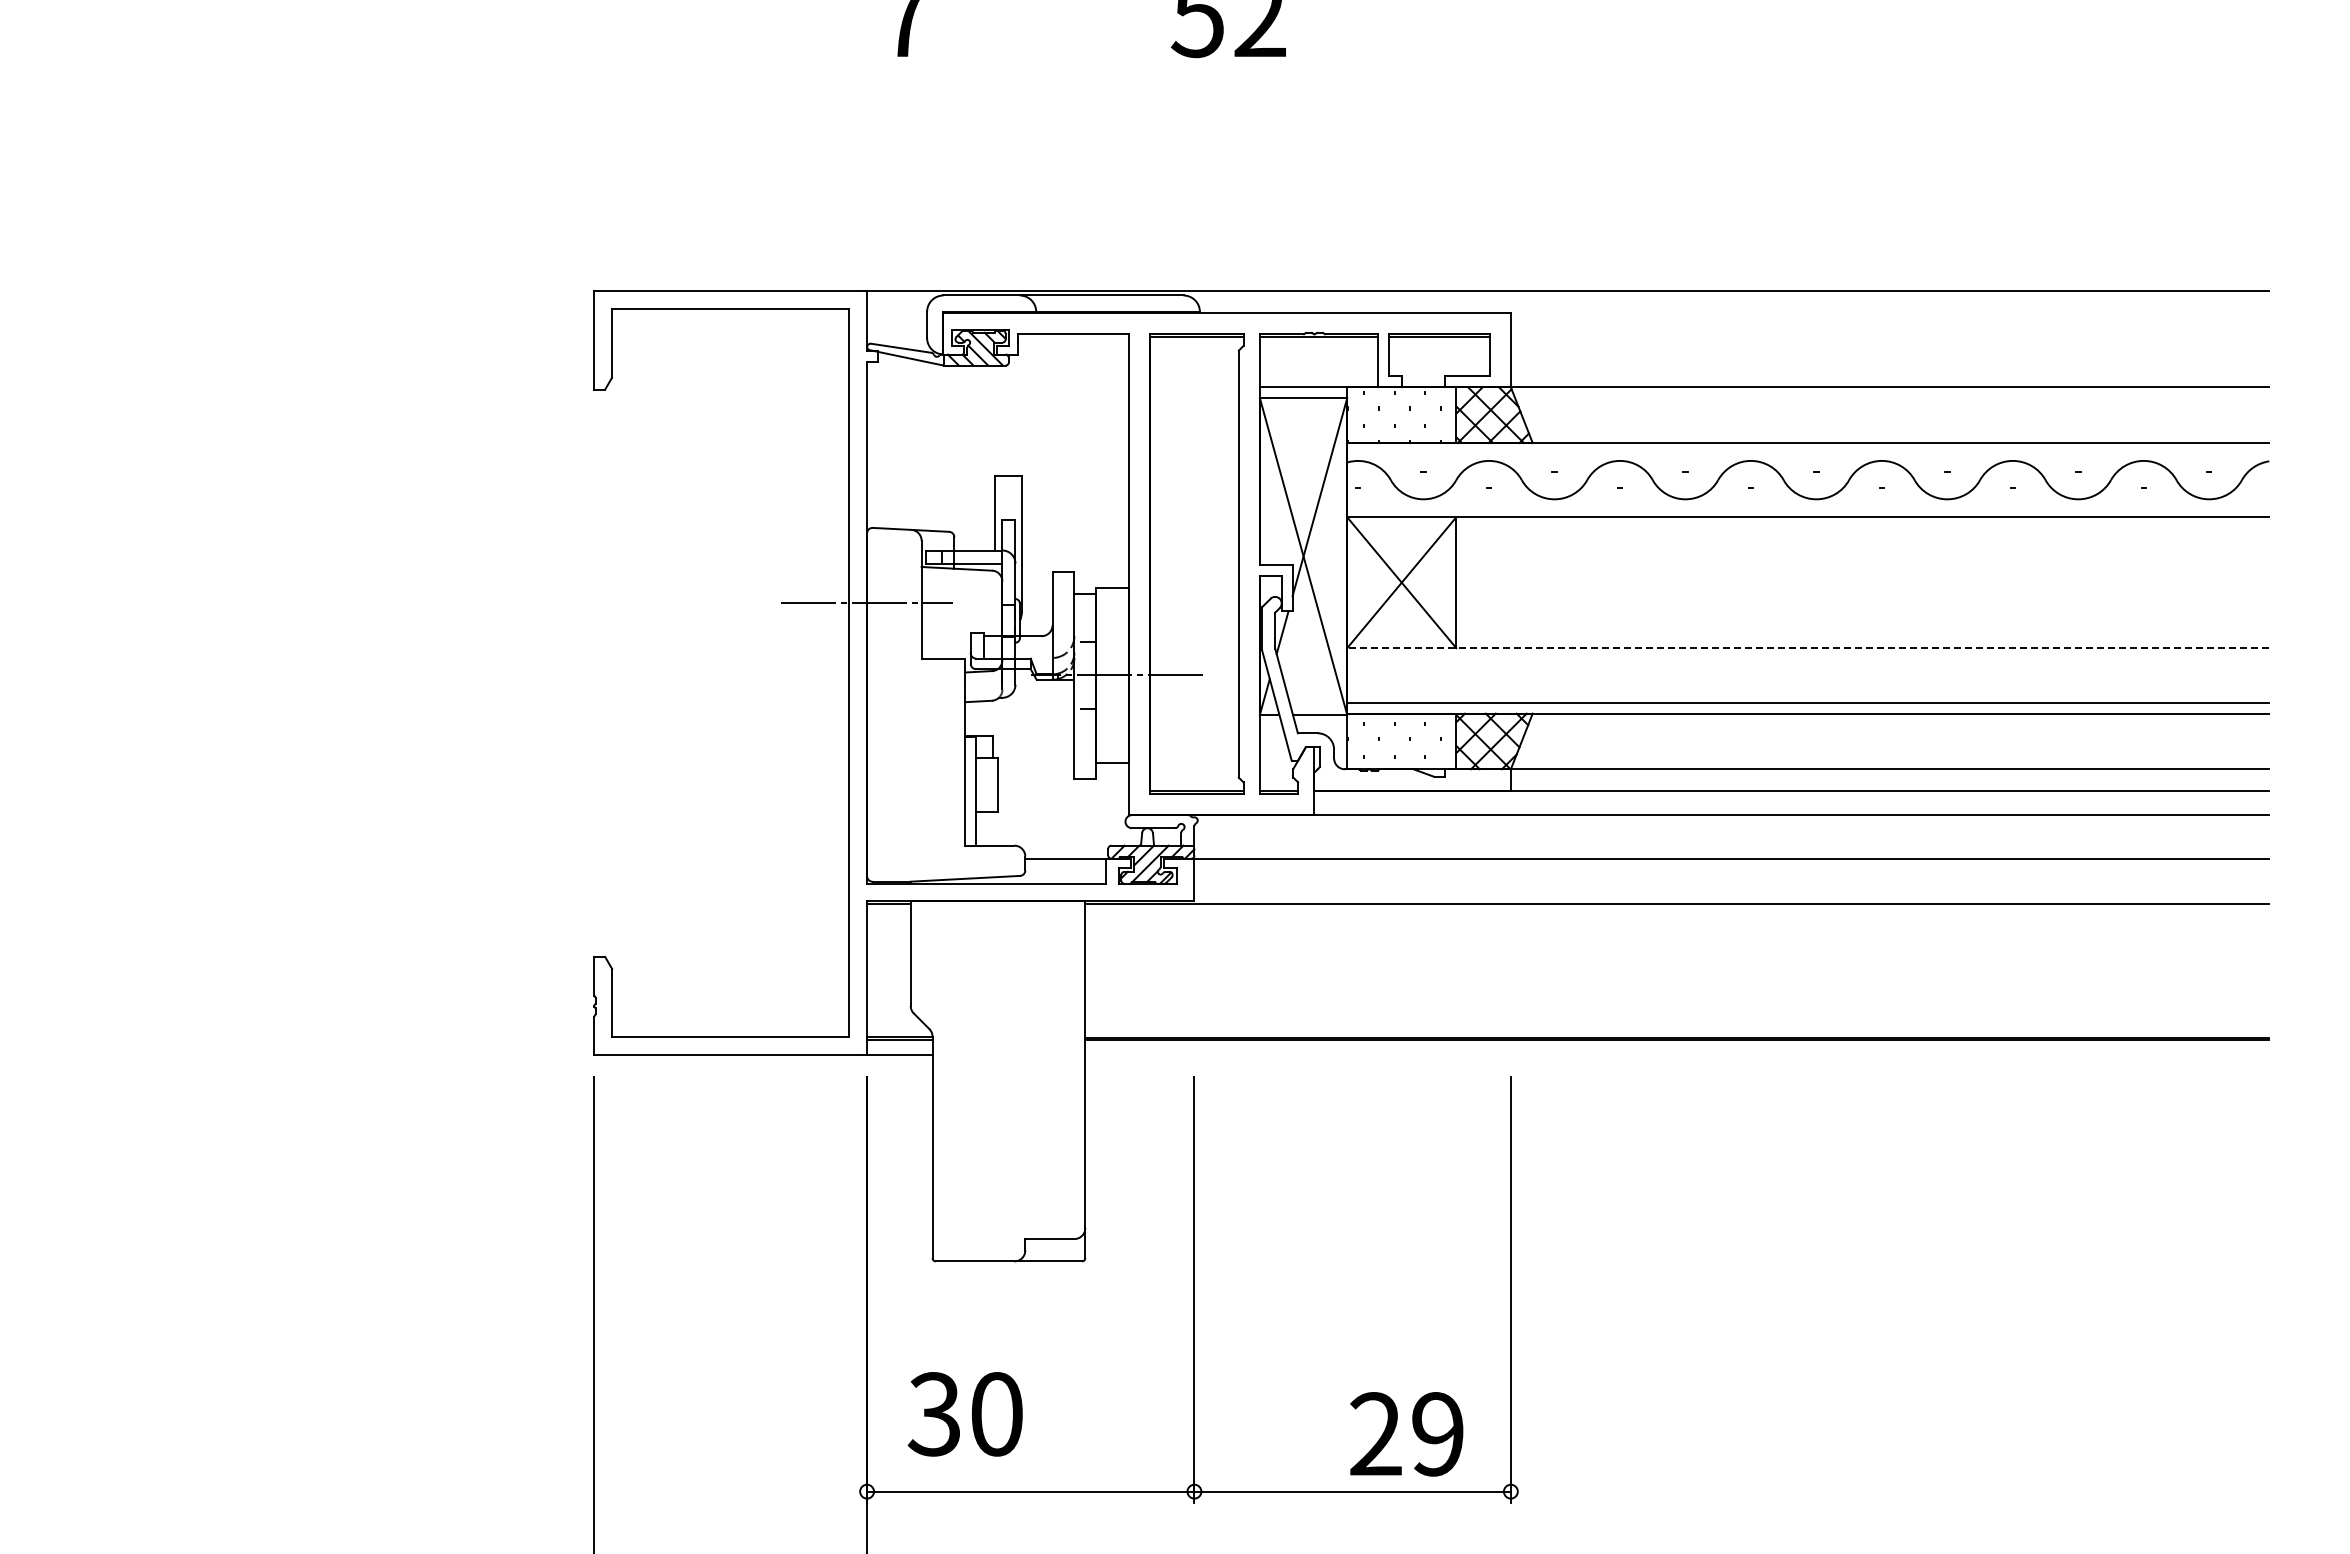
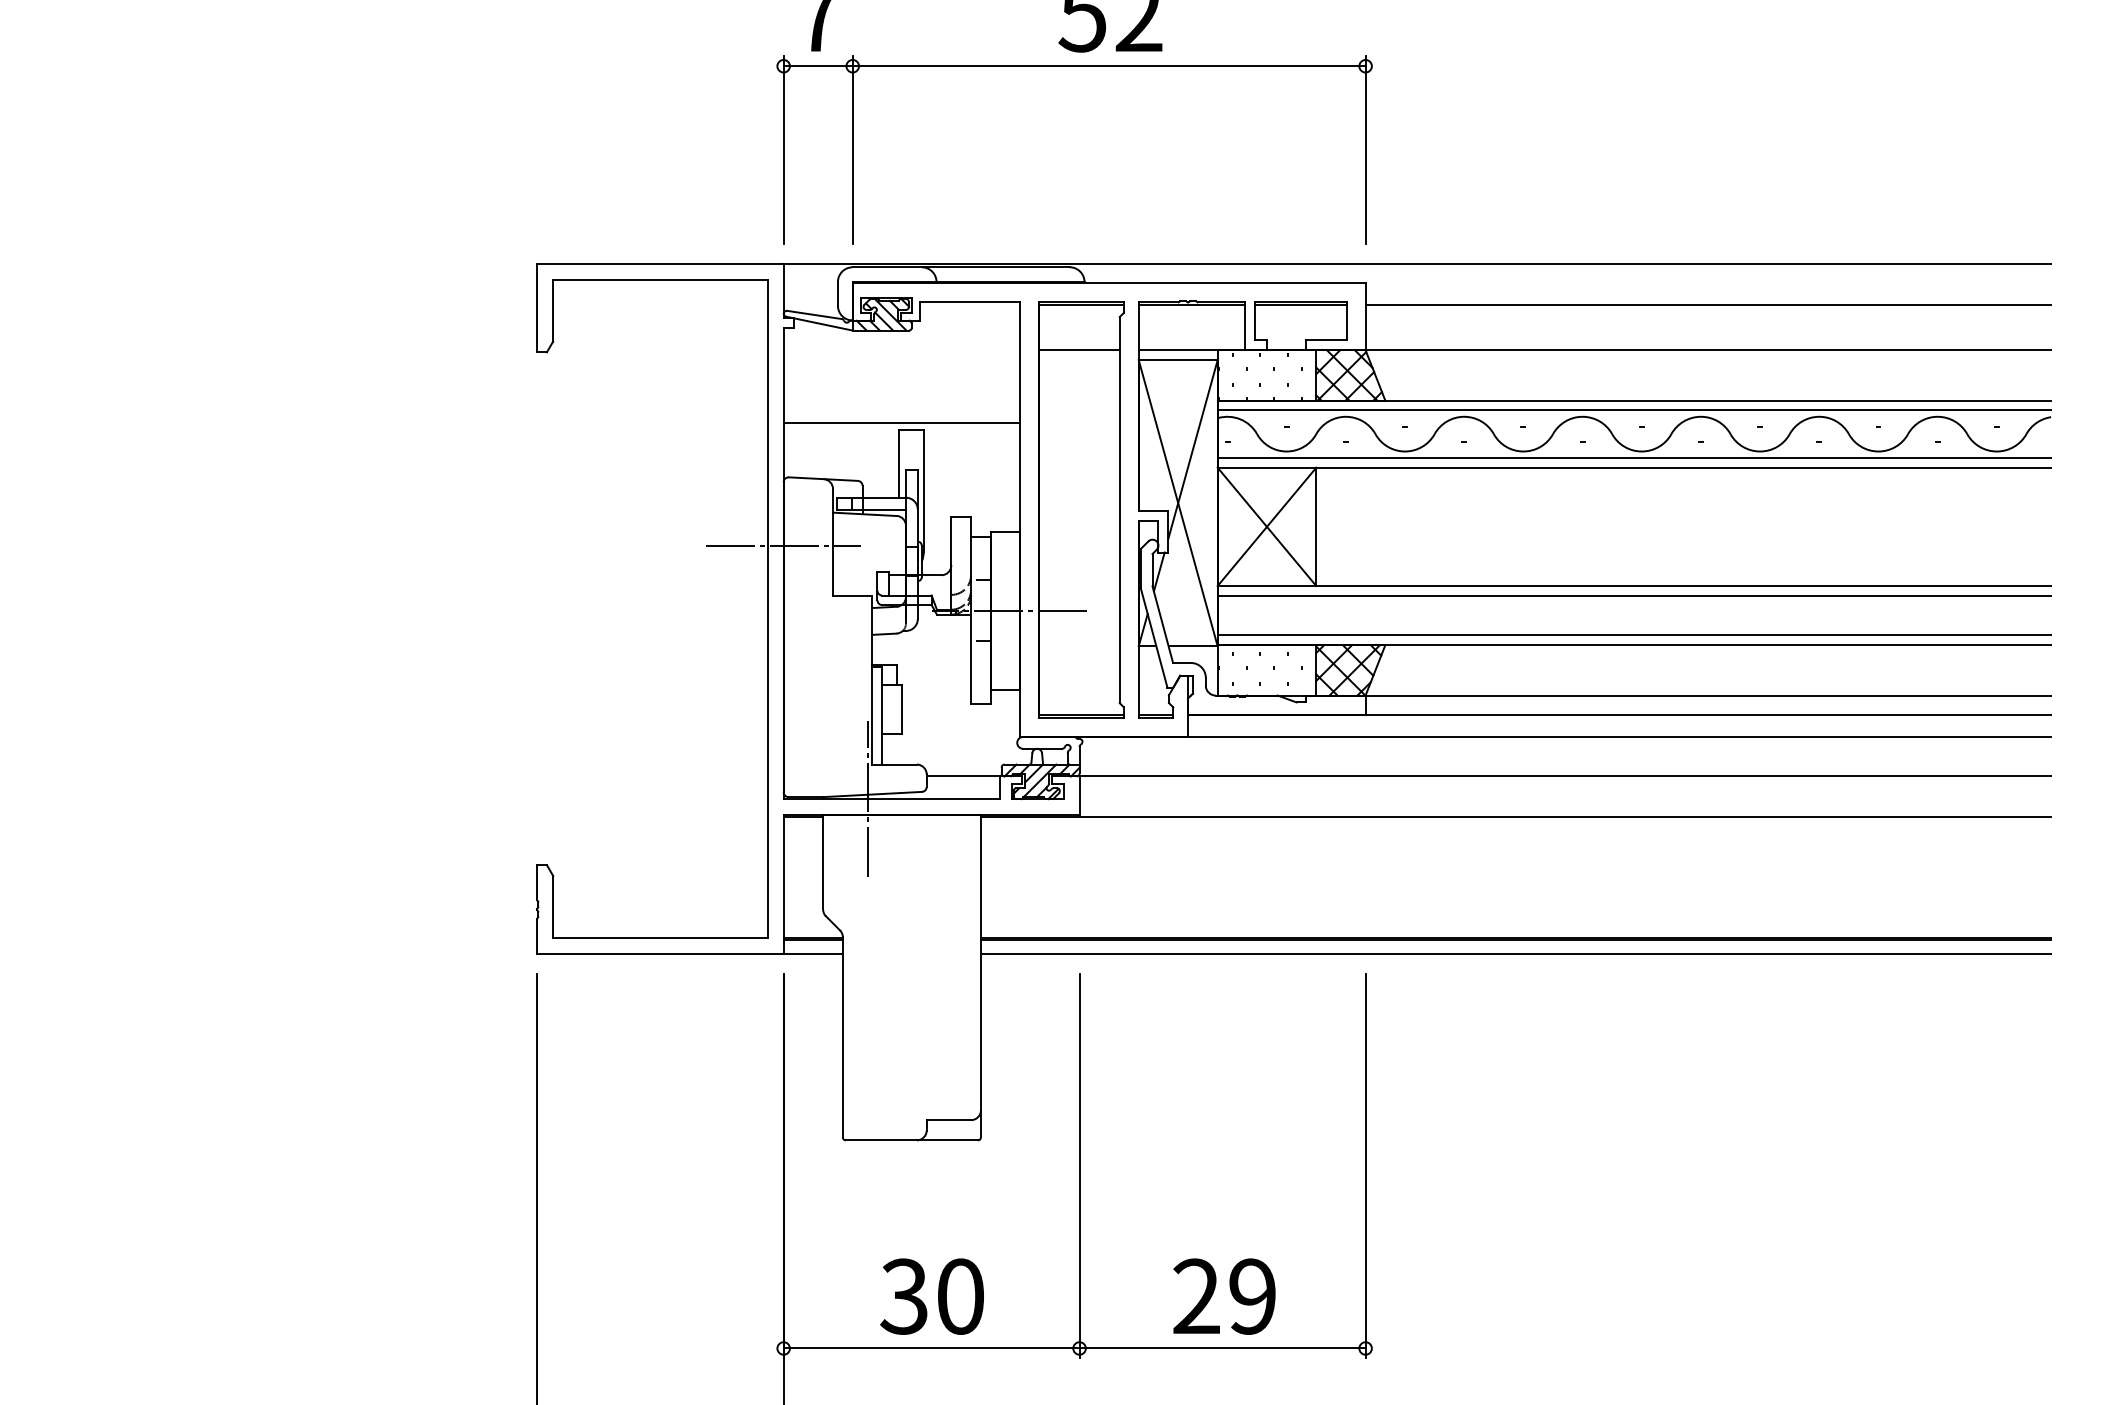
part: (1188, 73) -> (1074, 66), added
line: (1889, 337) -> (1707, 305), added
line: (1194, 387) -> (1079, 350), added
line: (1808, 453) -> (1634, 410), added
line: (997, 468) -> (901, 423), added
line: (1808, 506) -> (1634, 457), added
line: (1807, 648) -> (1633, 586), dashed -> solid
line: (1808, 659) -> (1634, 596), added
line: (959, 883) -> (867, 798), added
line: (1677, 1055) -> (1516, 954), added
text: (964, 1414) -> (931, 1296), moved
text: (1406, 1434) -> (1224, 1296), moved

